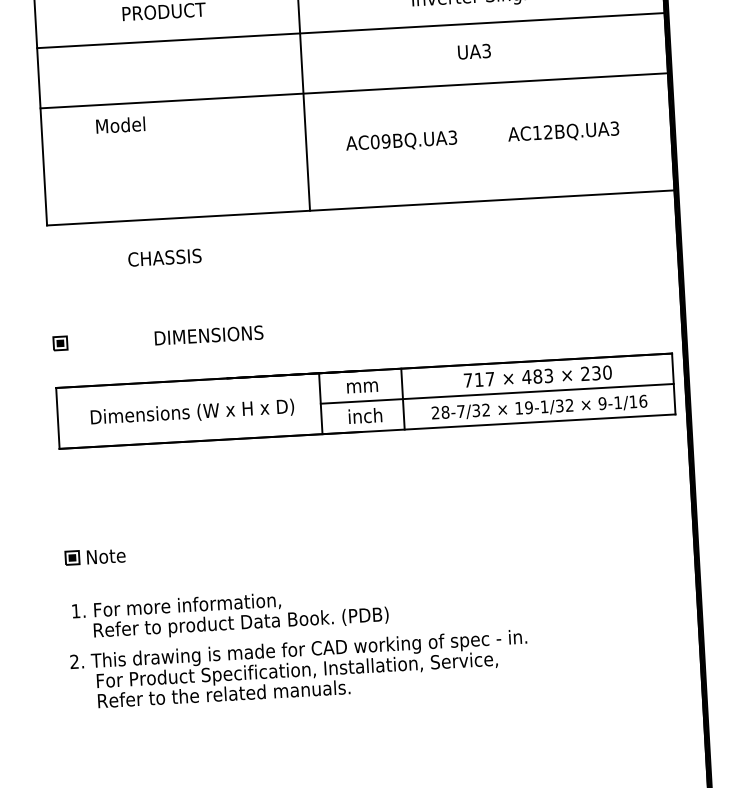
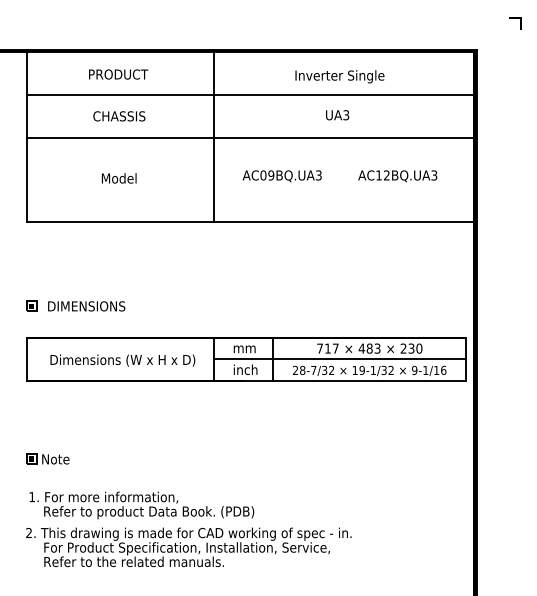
text: (119, 125) -> (118, 178), moved
text: (165, 257) -> (119, 116), moved
text: (208, 335) -> (86, 306), moved

